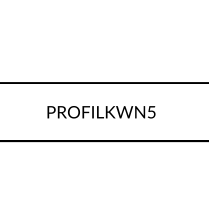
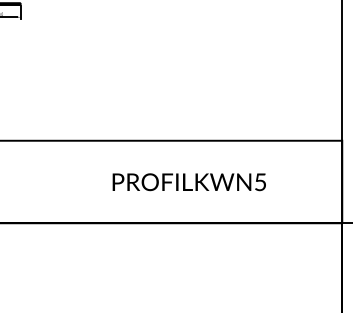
text: (100, 112) -> (188, 182), moved

